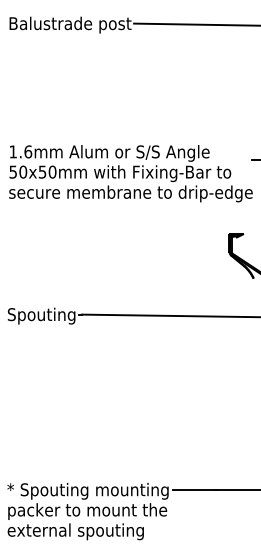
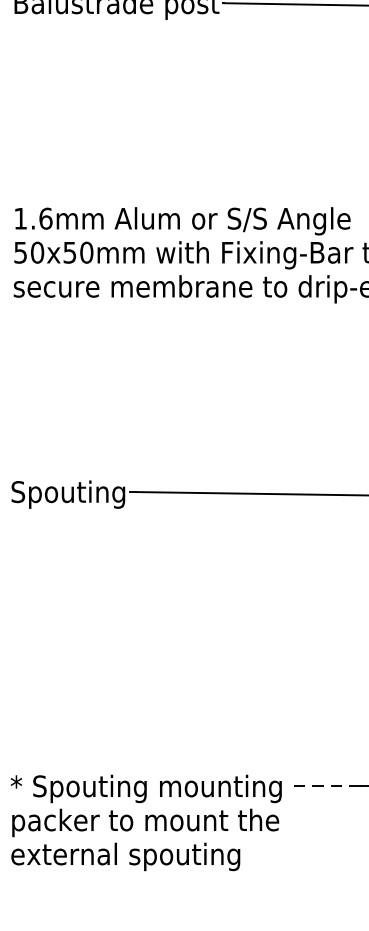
line: (193, 489) -> (323, 785), solid -> dashed

